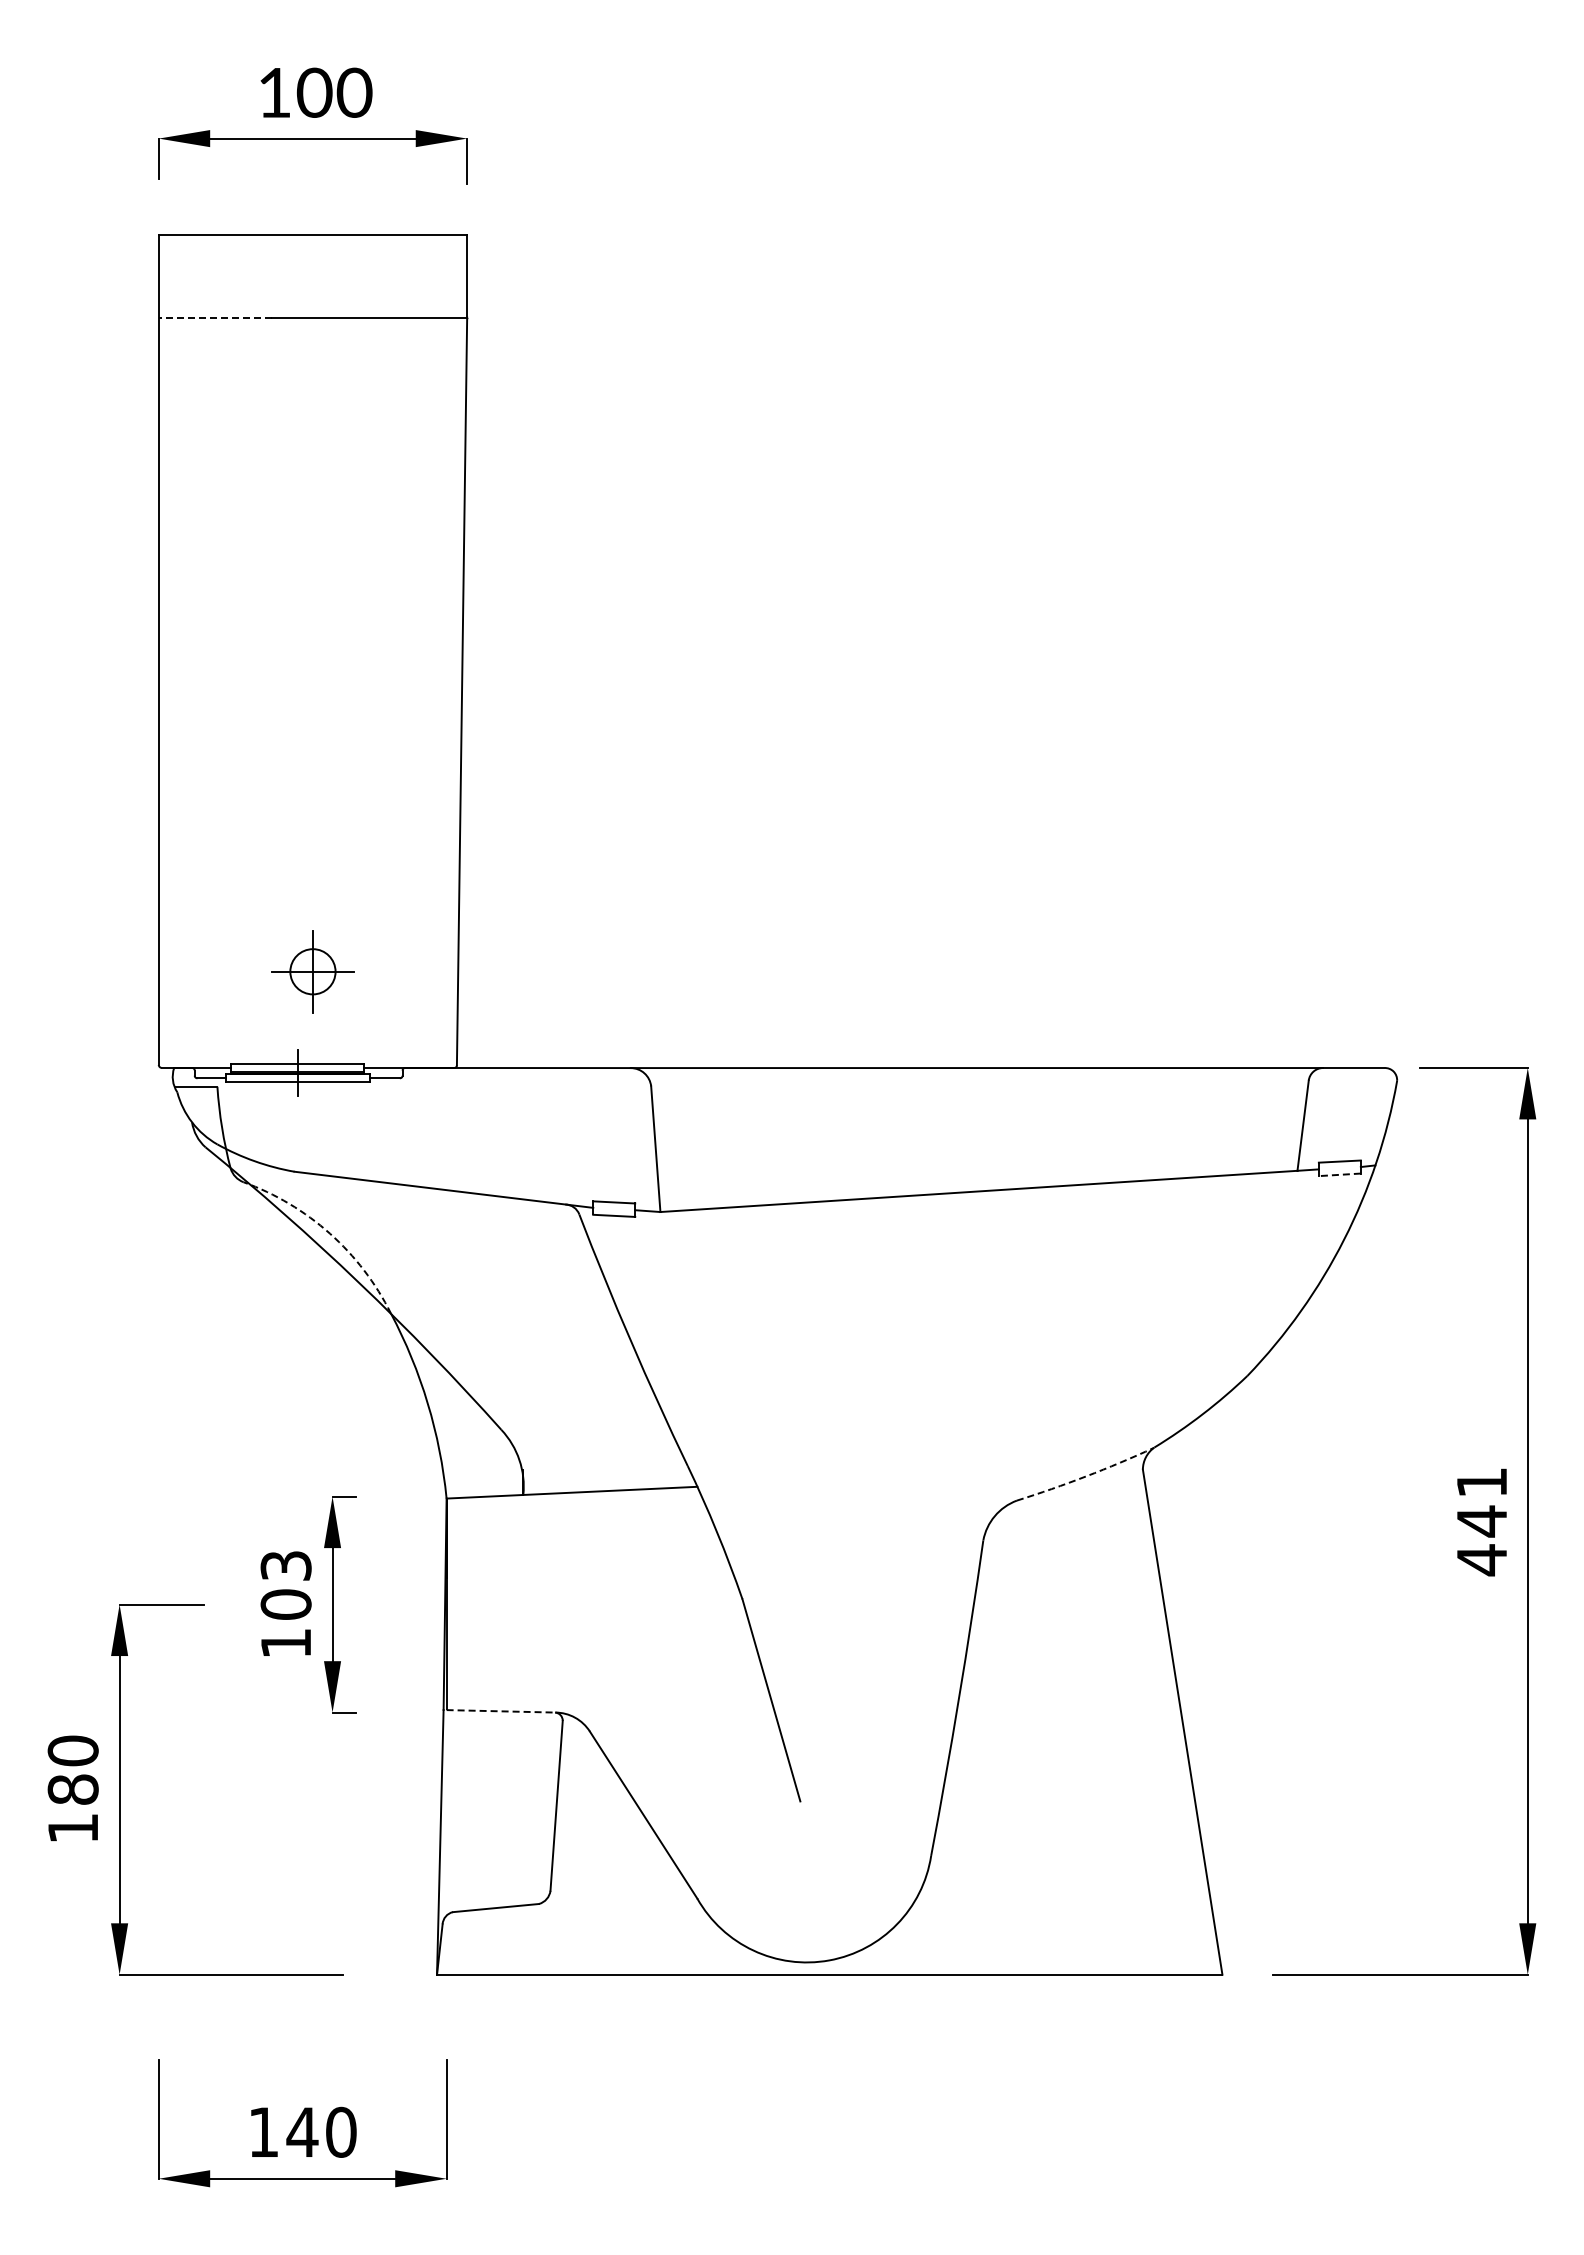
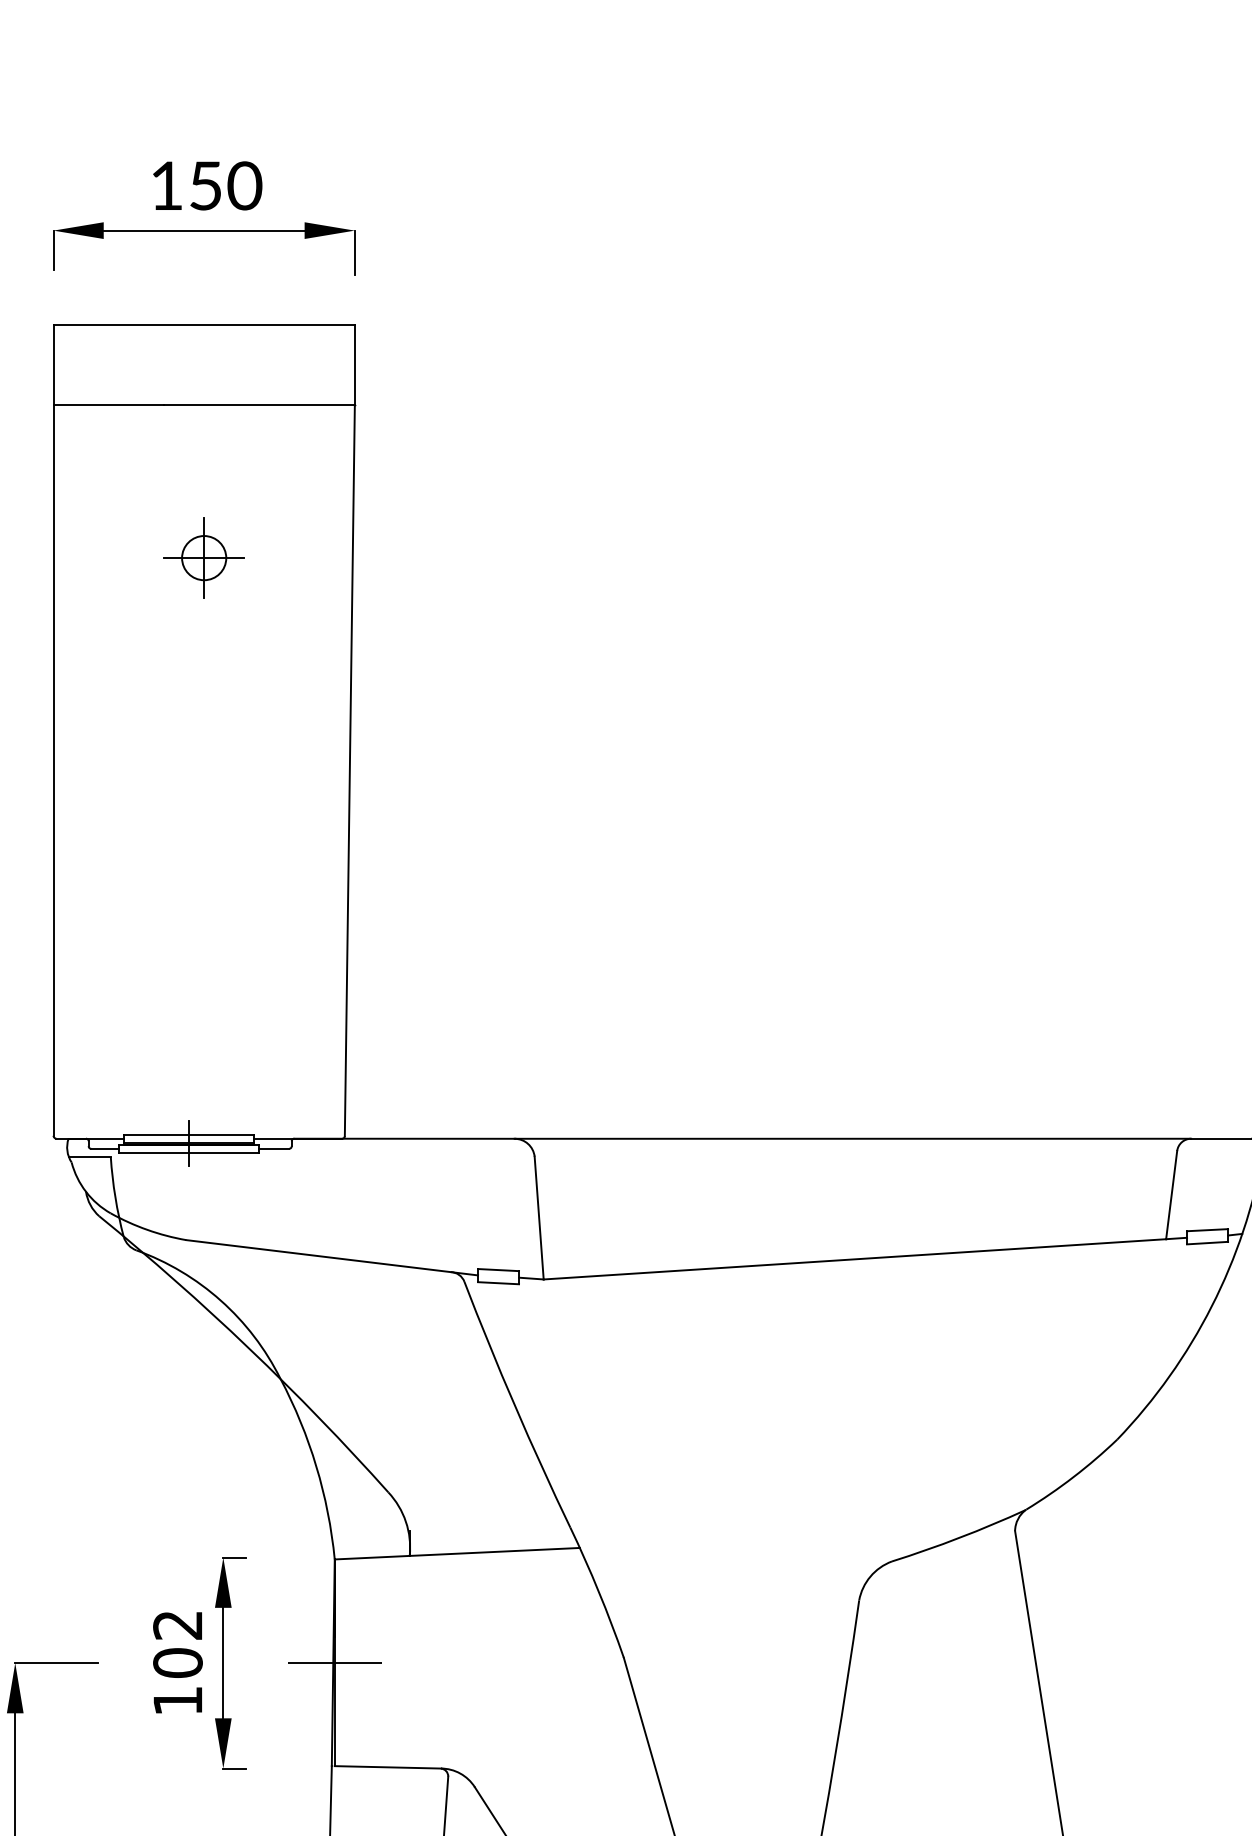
text: (314, 92) -> (205, 185), 100 -> 150
line: (215, 317) -> (108, 405), dashed -> solid
part: (312, 971) -> (203, 557), moved
line: (1339, 1174) -> (1207, 1242), dashed -> solid
arc: (330, 1233) -> (221, 1300), dashed -> solid
arc: (1086, 1476) -> (960, 1537), dashed -> solid
text: (285, 1565) -> (177, 1624), 103 -> 102
line: (446, 1604) -> (334, 1662), added
line: (501, 1711) -> (388, 1767), dashed -> solid

